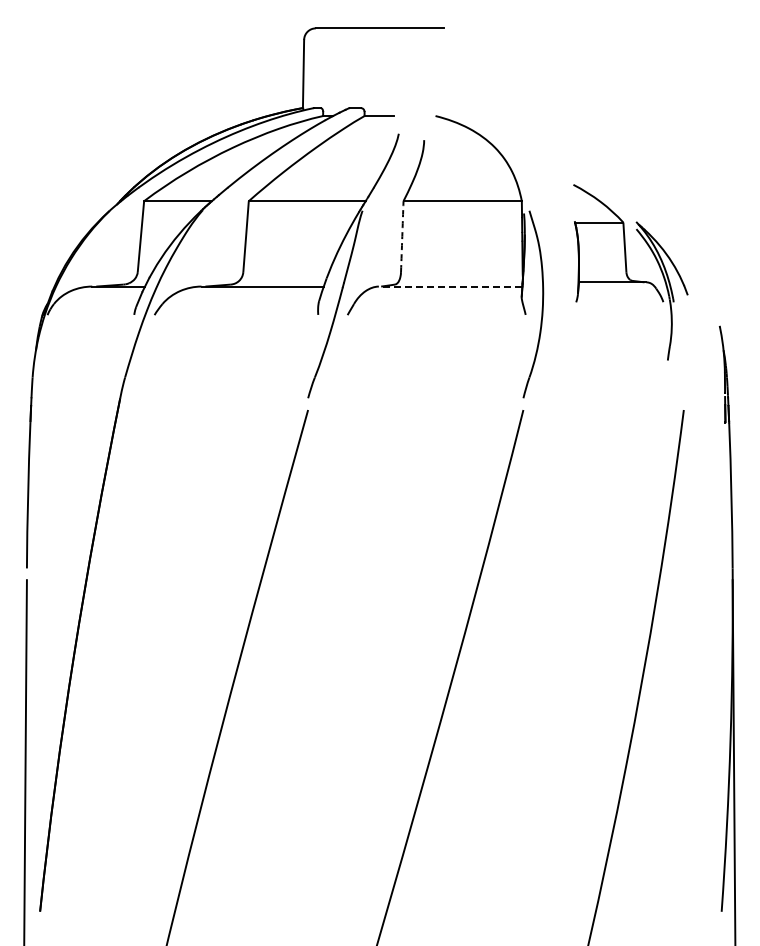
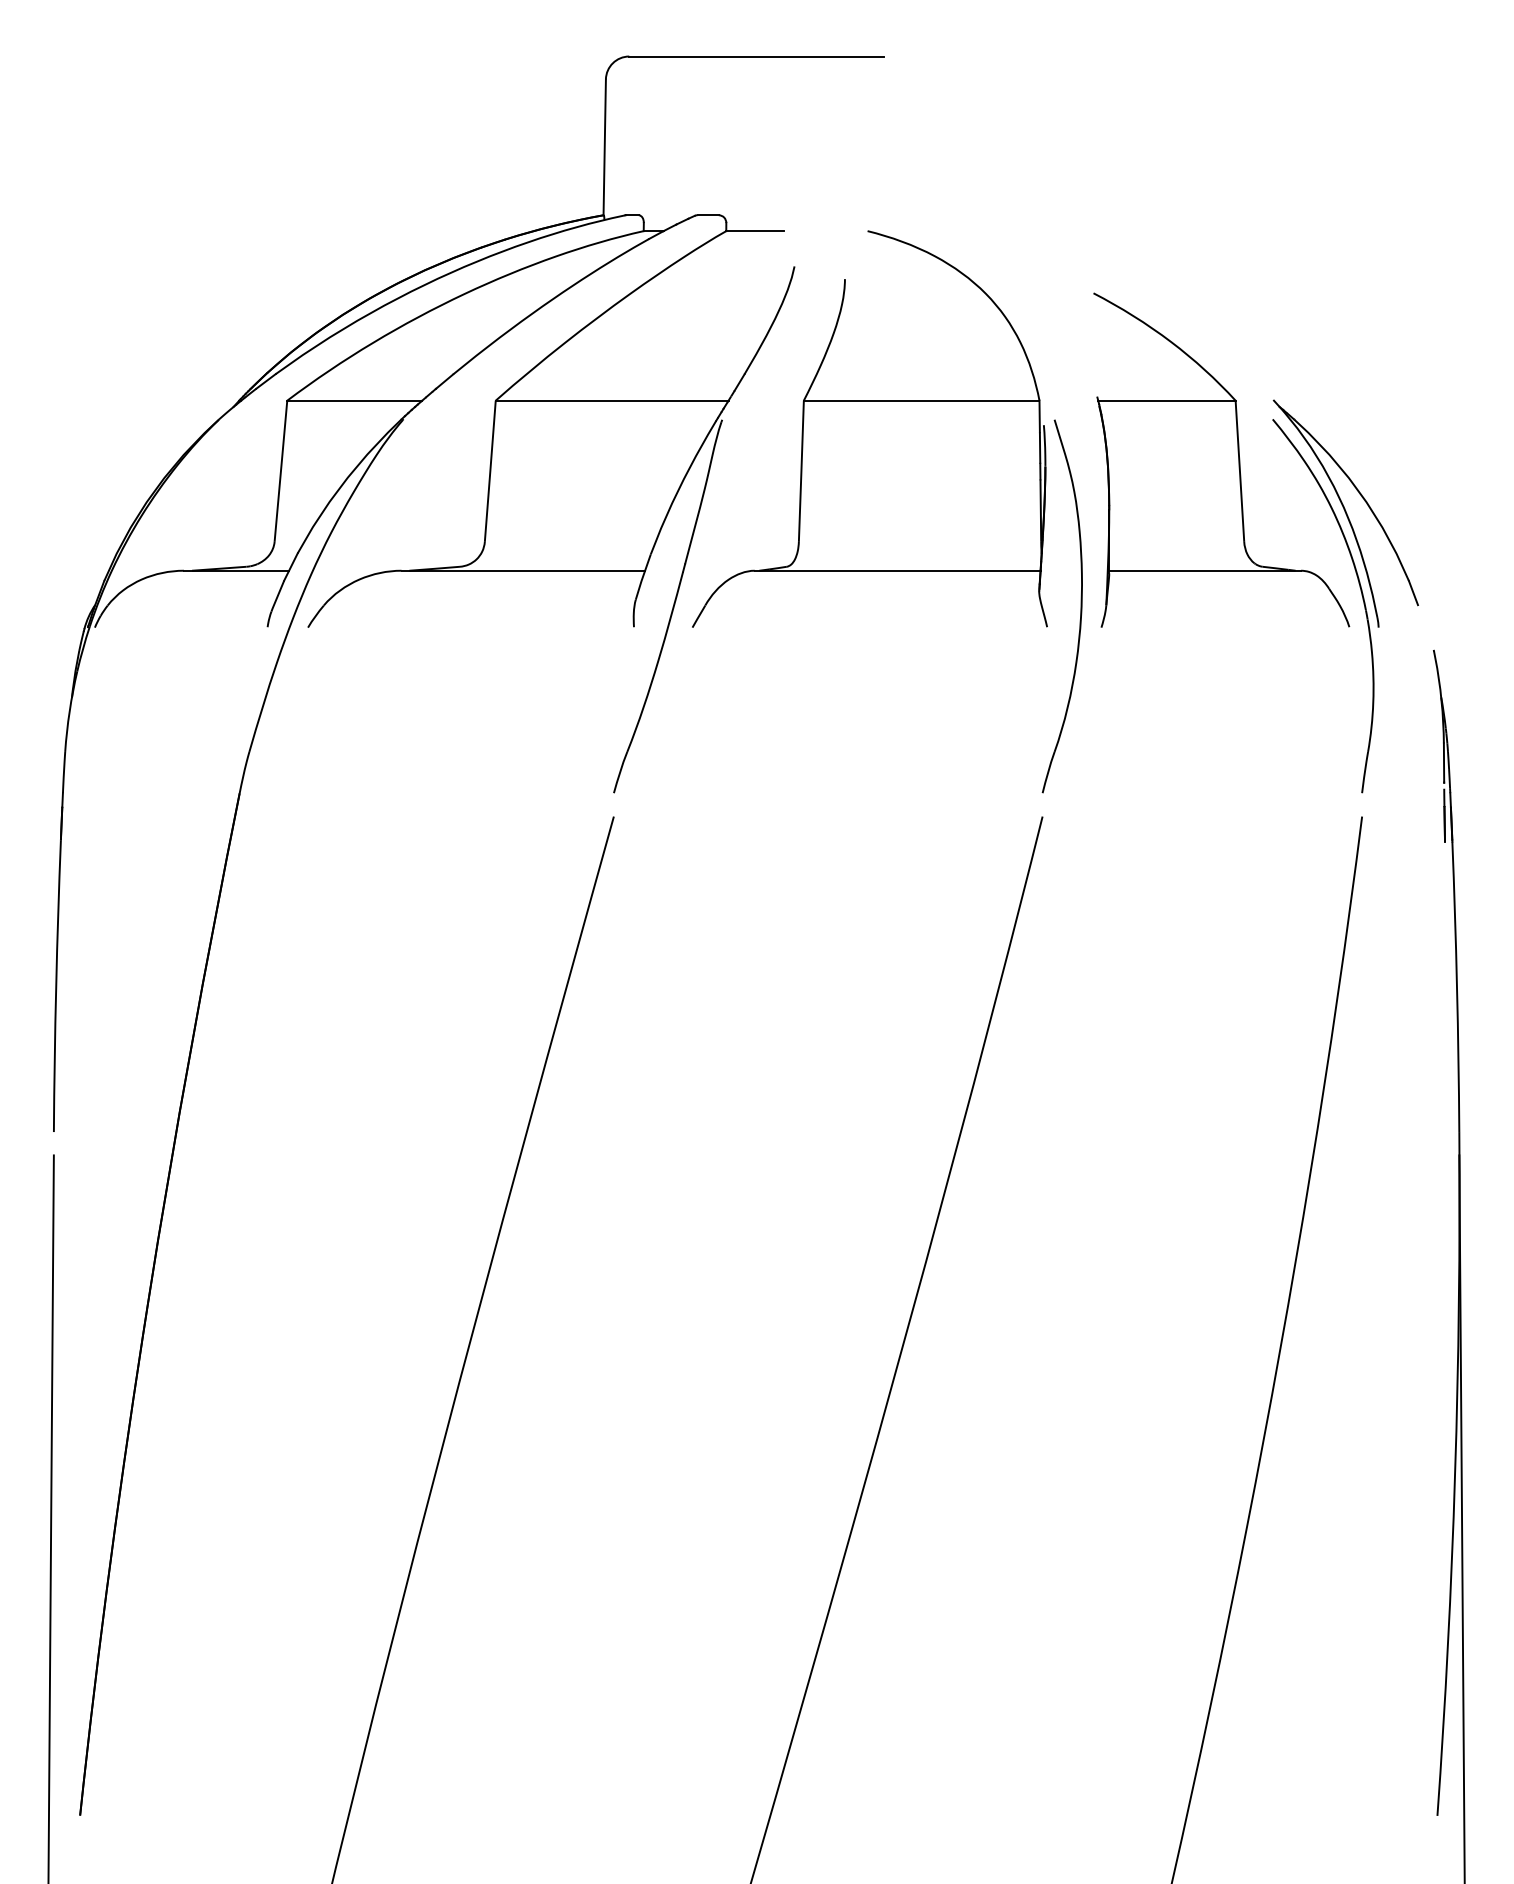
arc: (402, 236) -> (801, 471), dashed -> solid
part: (630, 272) -> (1255, 542), size x1.43
line: (450, 286) -> (897, 570), dashed -> solid

